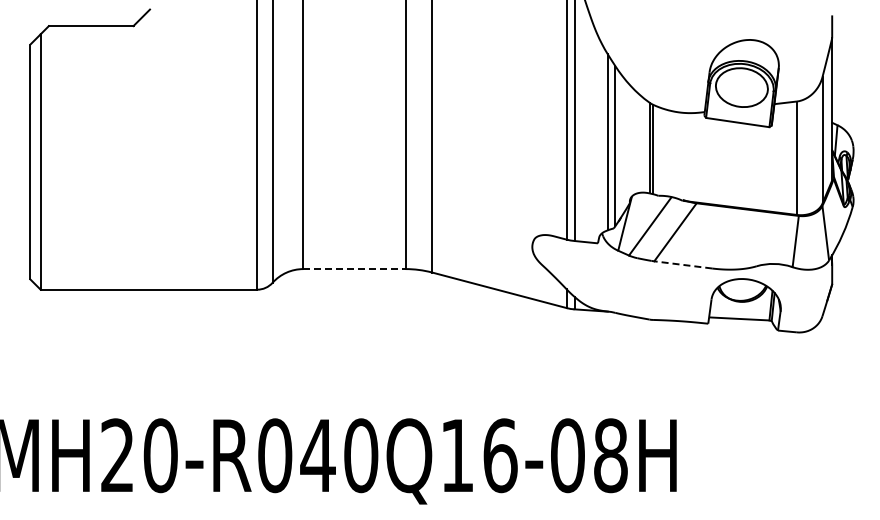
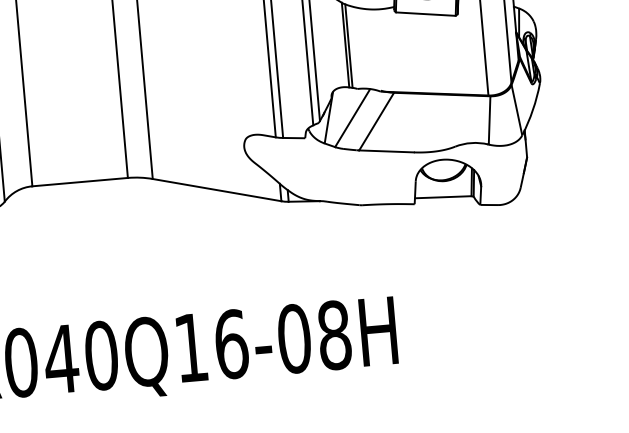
line: (682, 264) -> (385, 151), dashed -> solid
line: (355, 269) -> (81, 182), dashed -> solid

